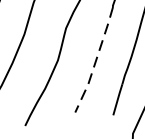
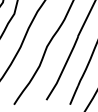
line: (96, 61) -> (63, 69), dashed -> solid

